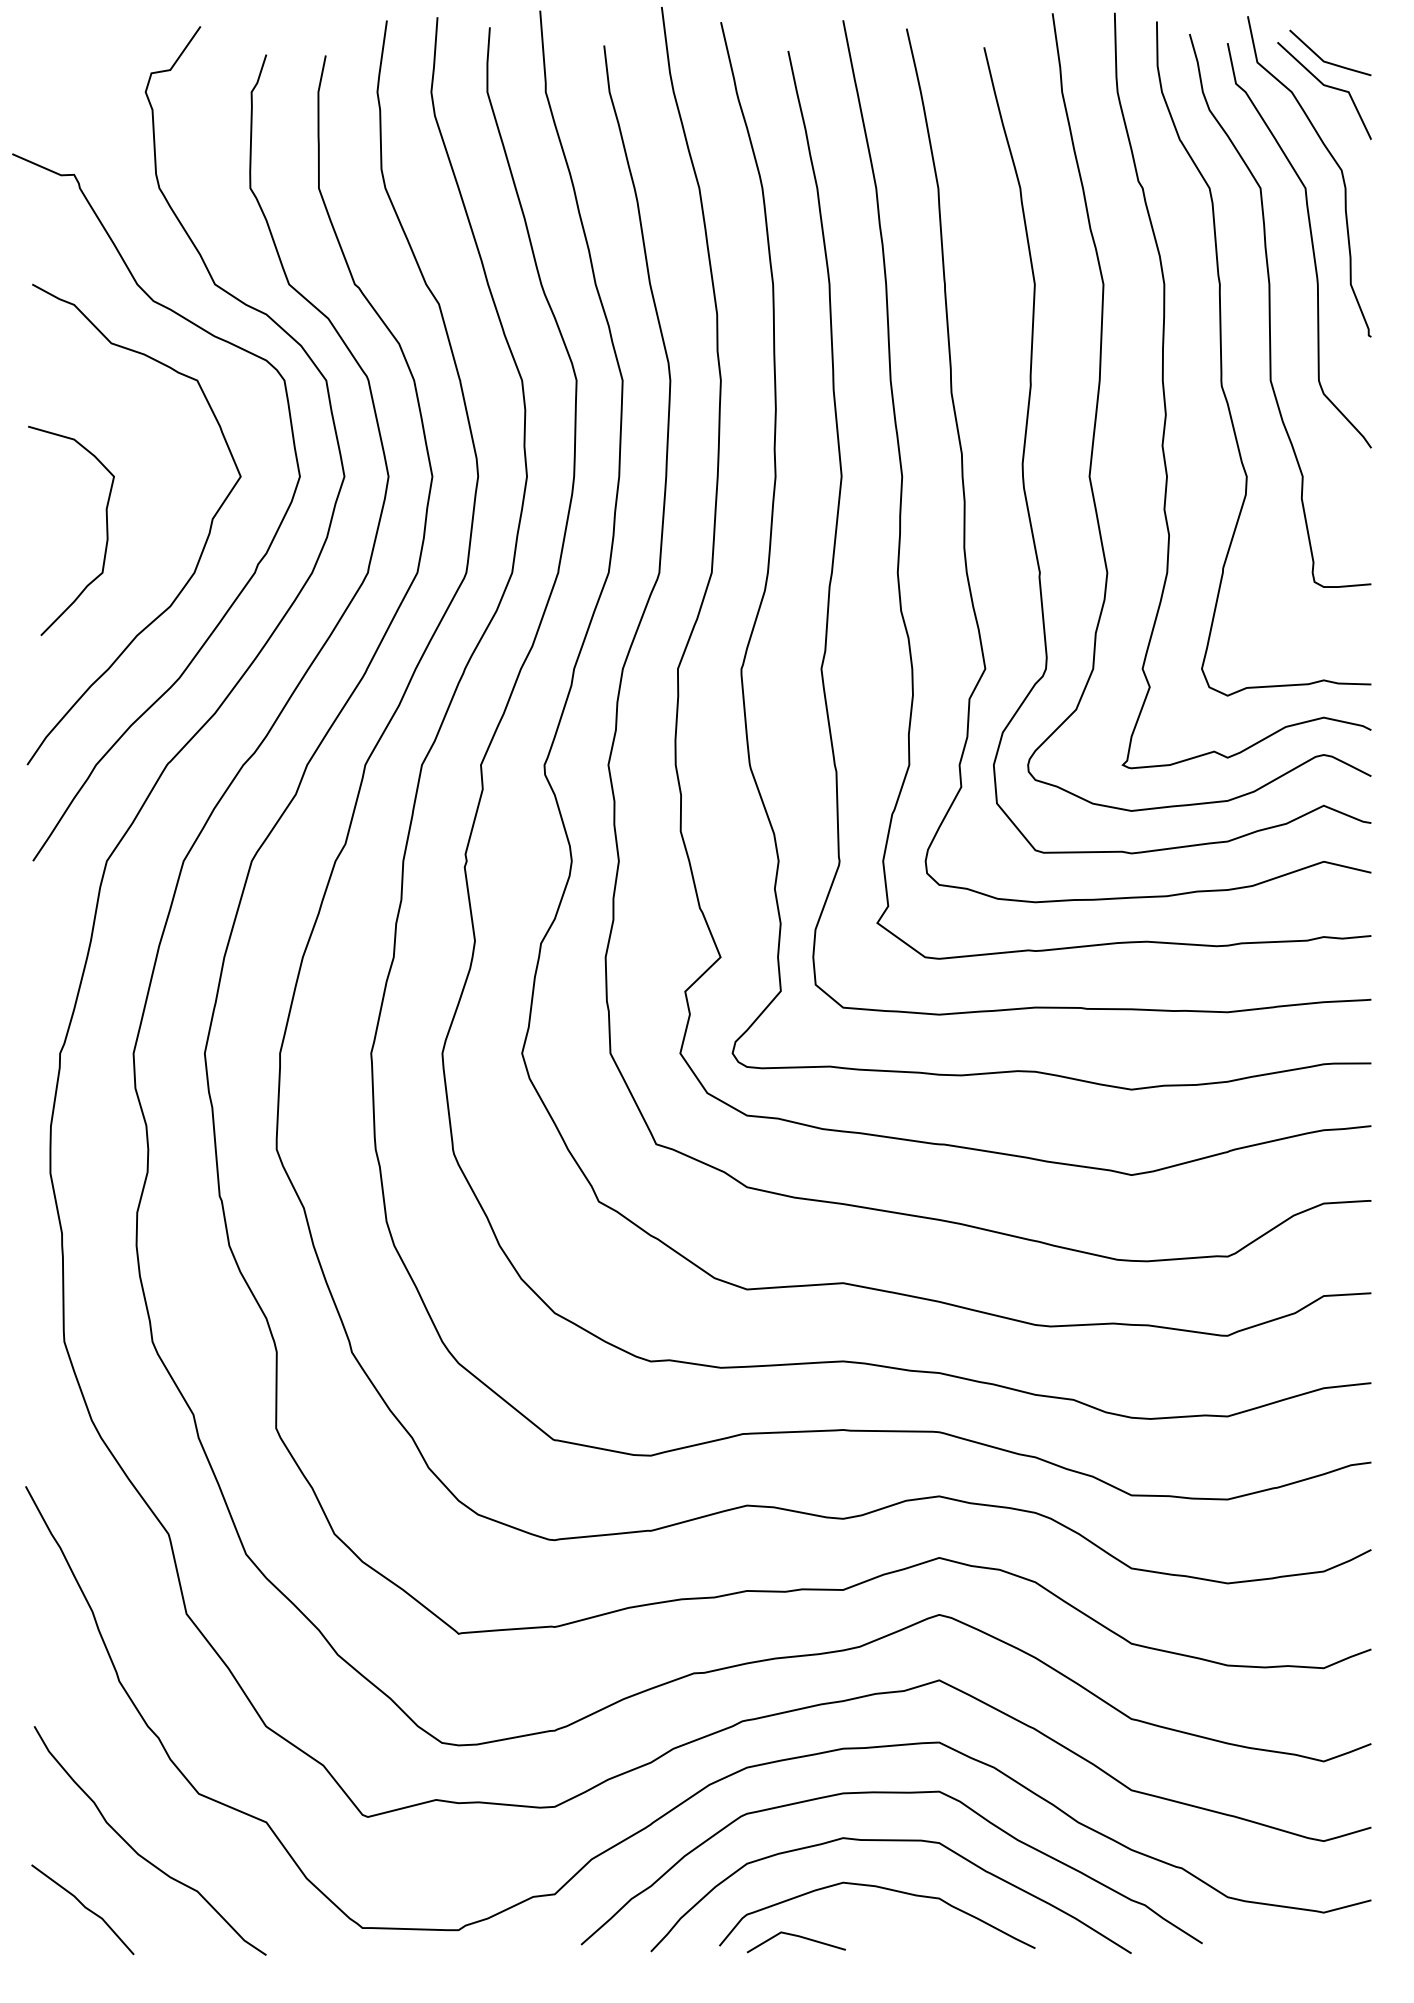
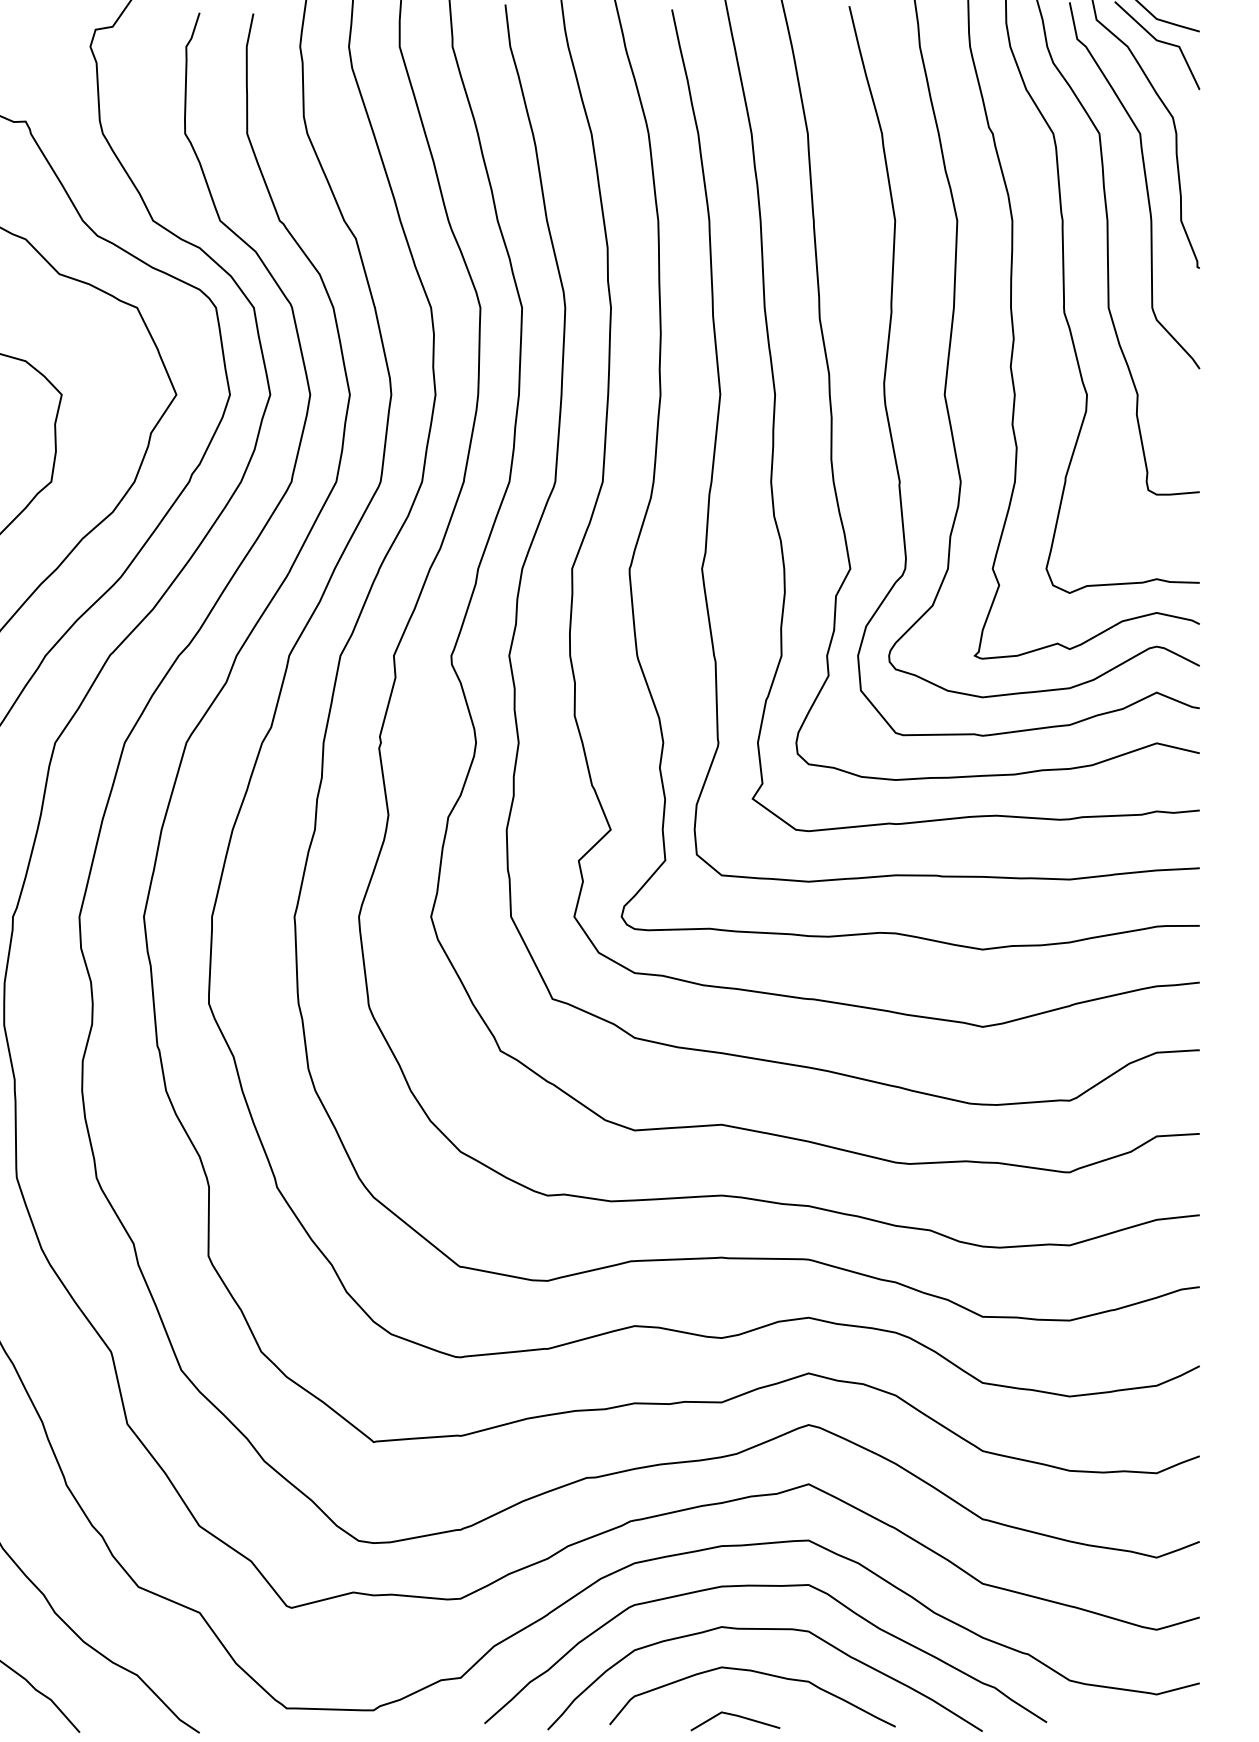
line: (798, 1937) -> (737, 1716), moved

